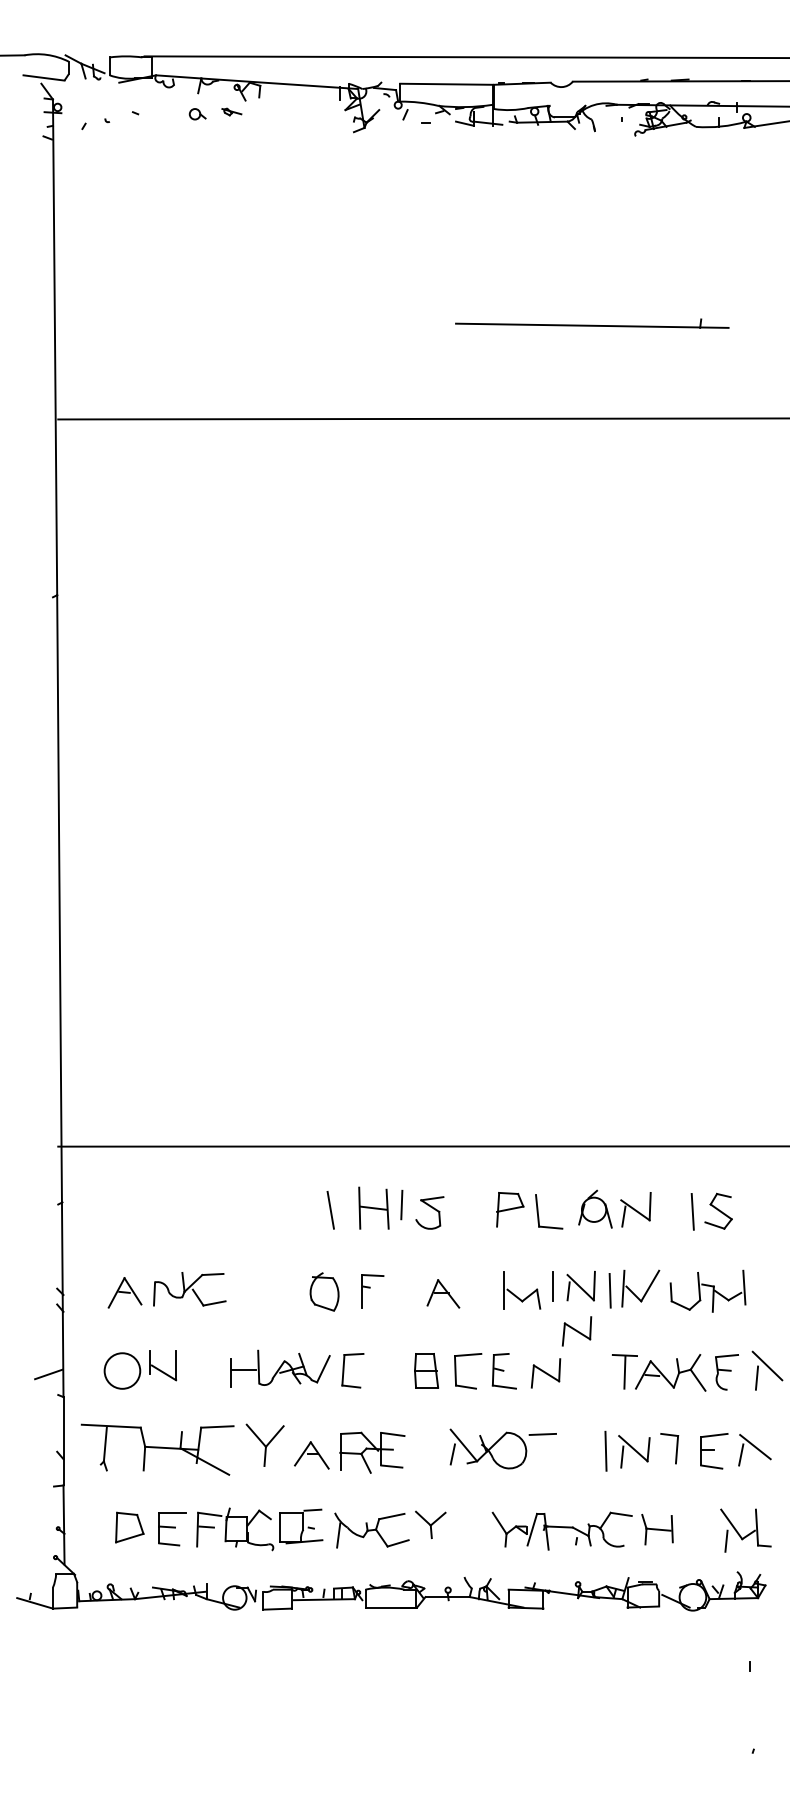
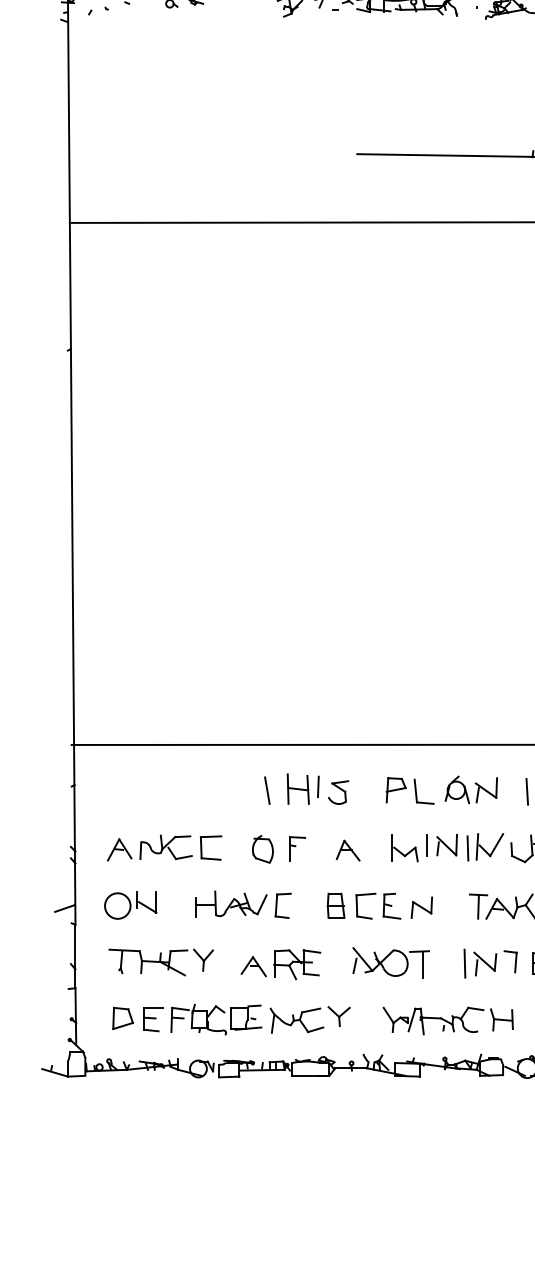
part: (239, 1290) -> (201, 848), added
part: (576, 1331) -> (443, 877), removed
part: (183, 1449) -> (161, 962), size x0.71
line: (547, 1452) -> (422, 964), added

